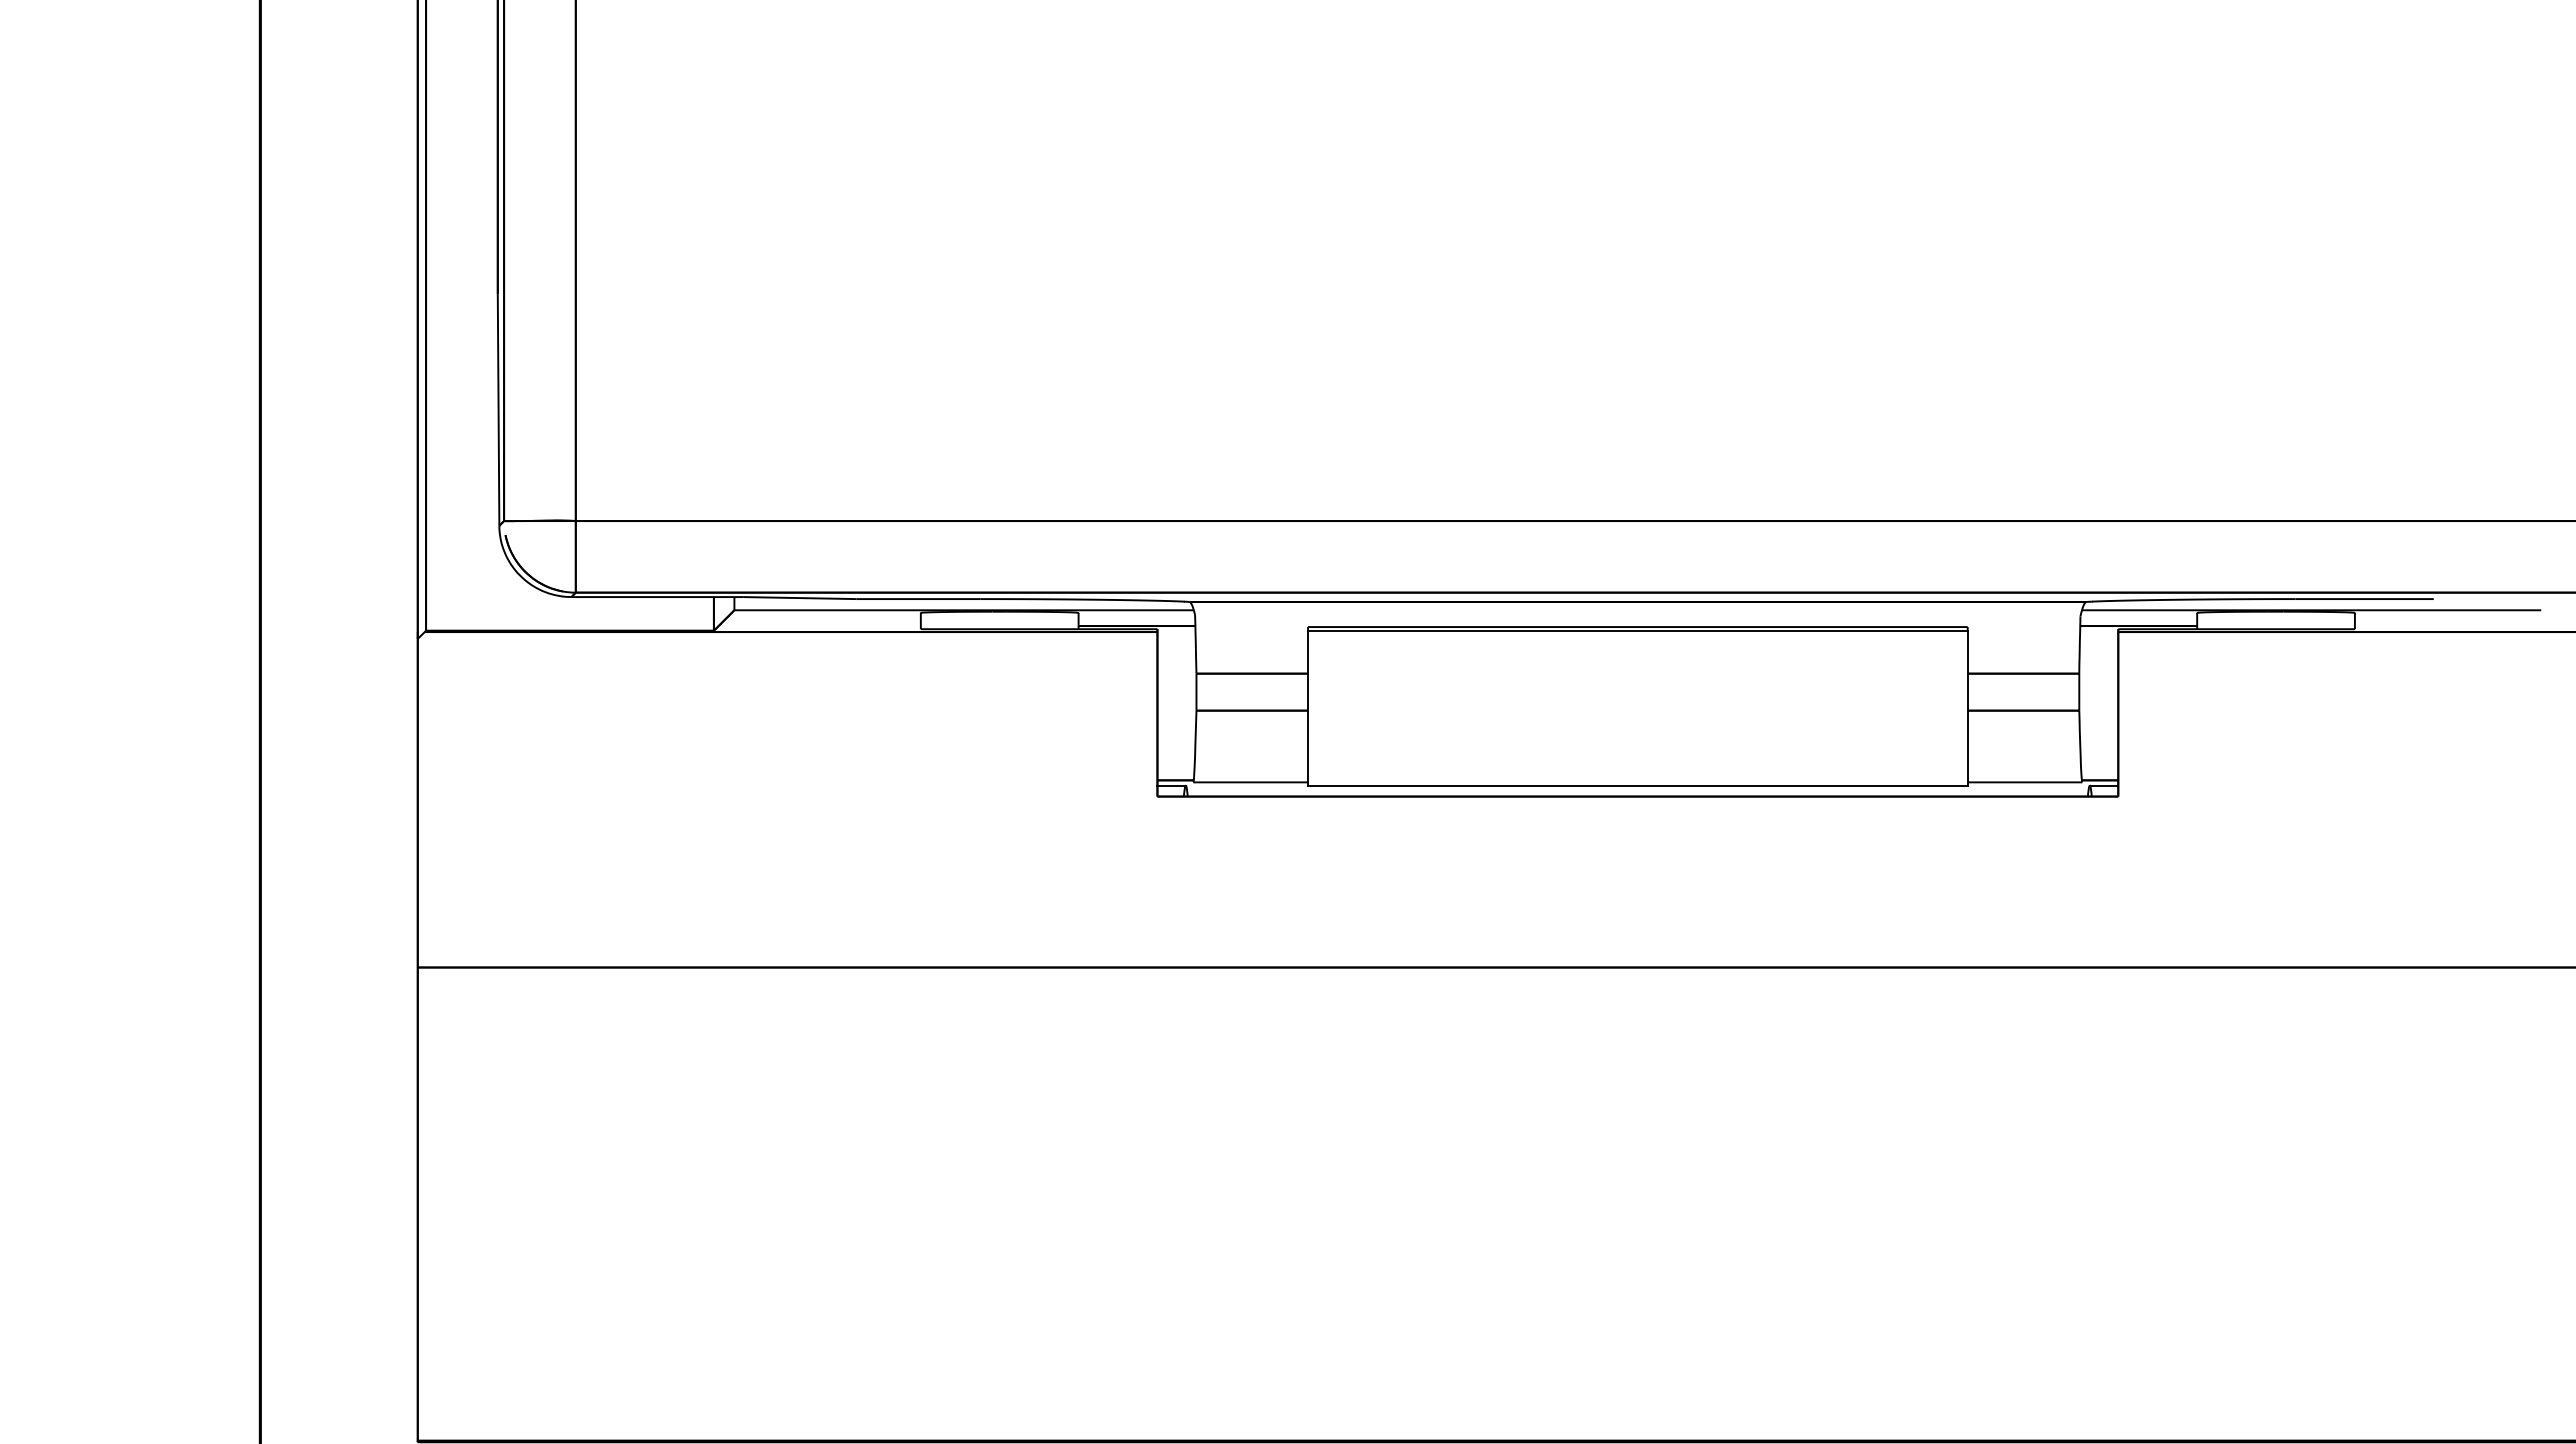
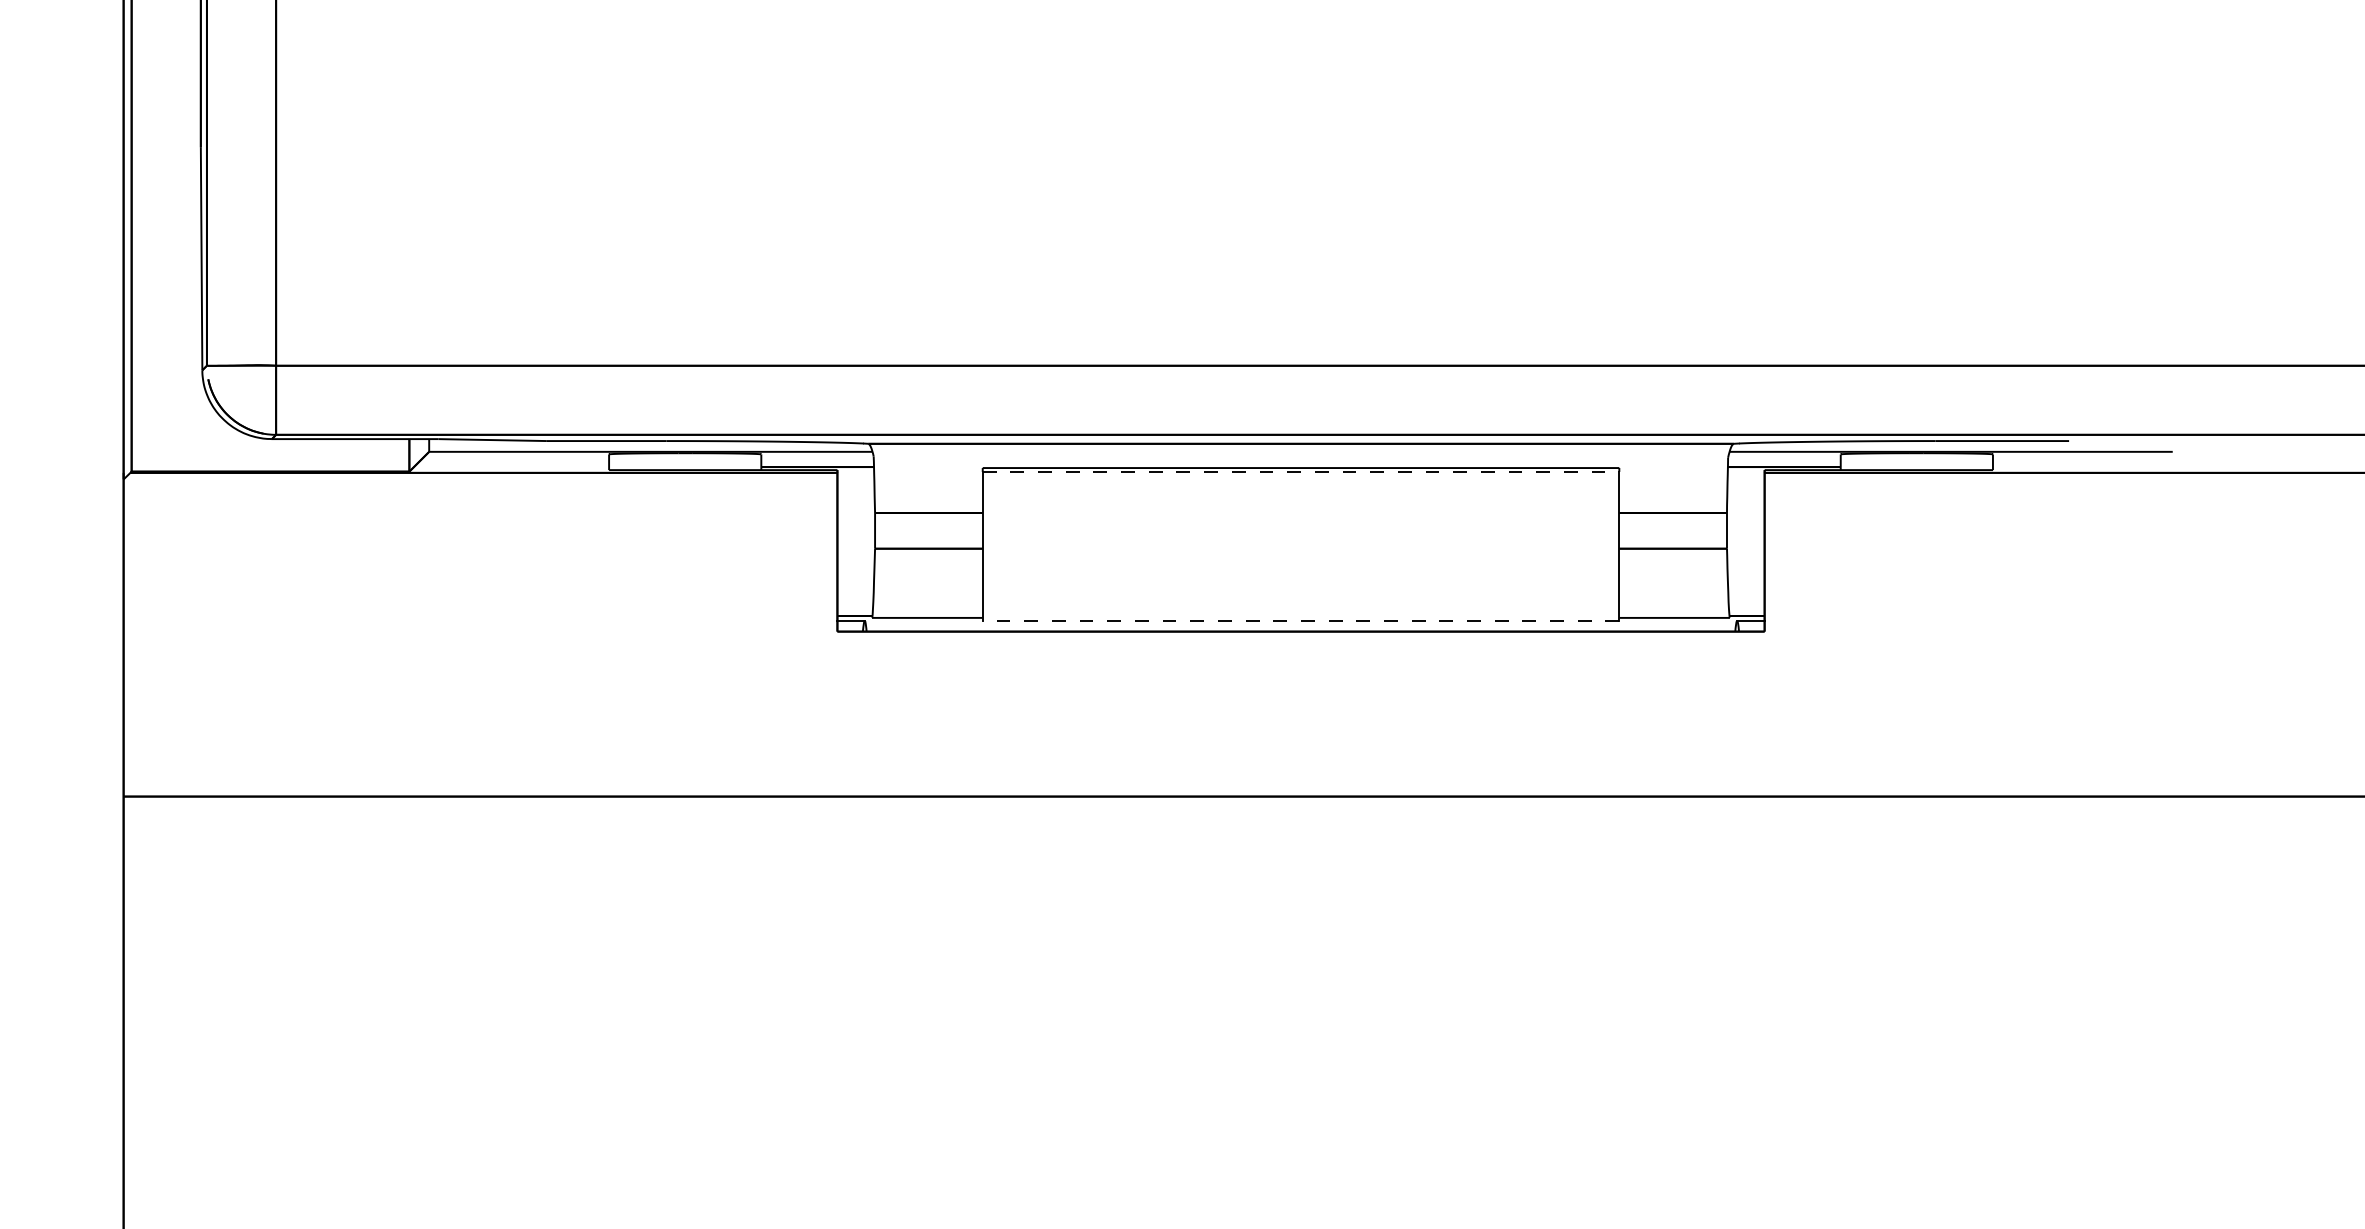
line: (1637, 631) -> (1300, 472), solid -> dashed
line: (1637, 785) -> (1300, 620), solid -> dashed

